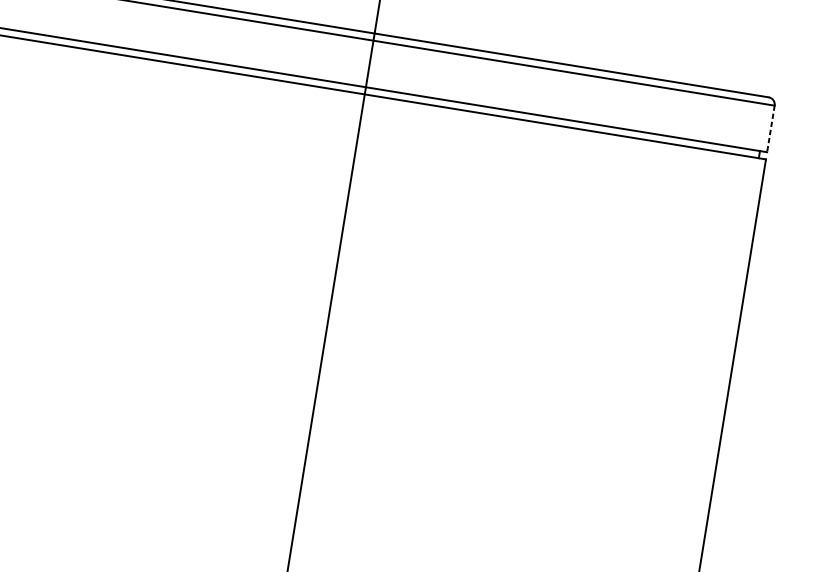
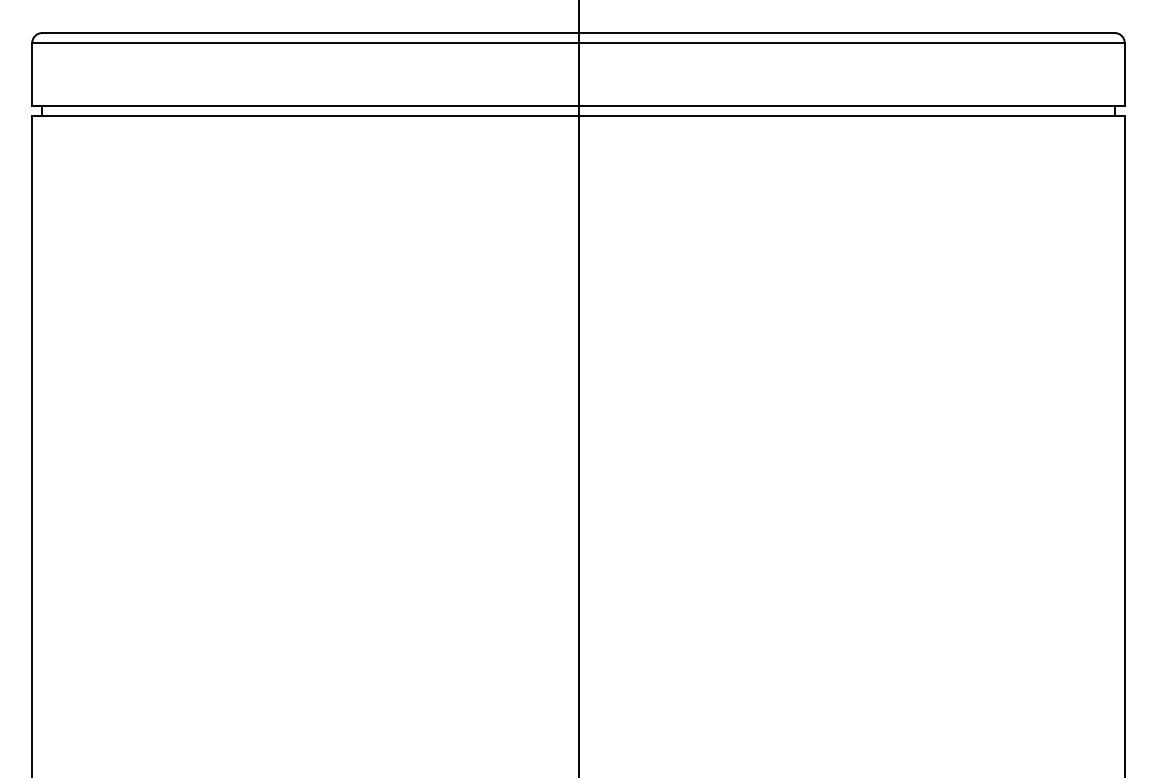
line: (770, 128) -> (1124, 74), dashed -> solid

